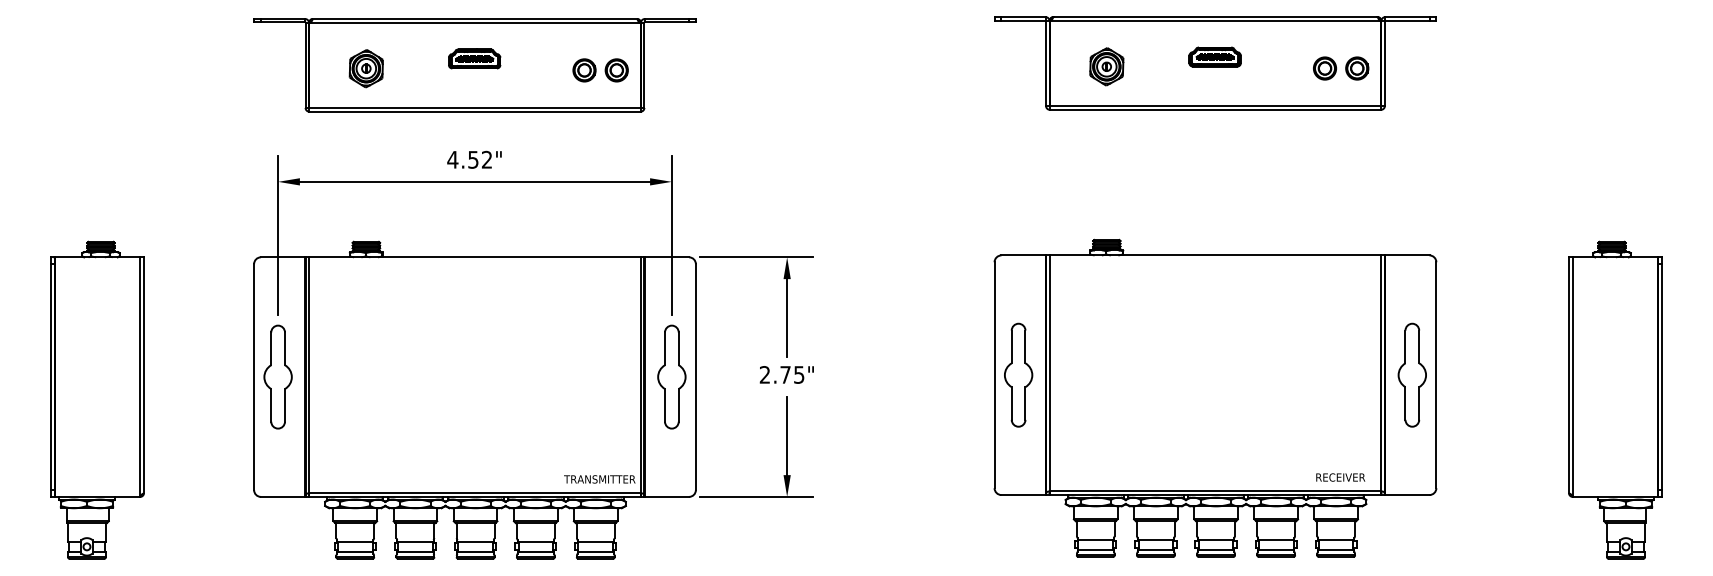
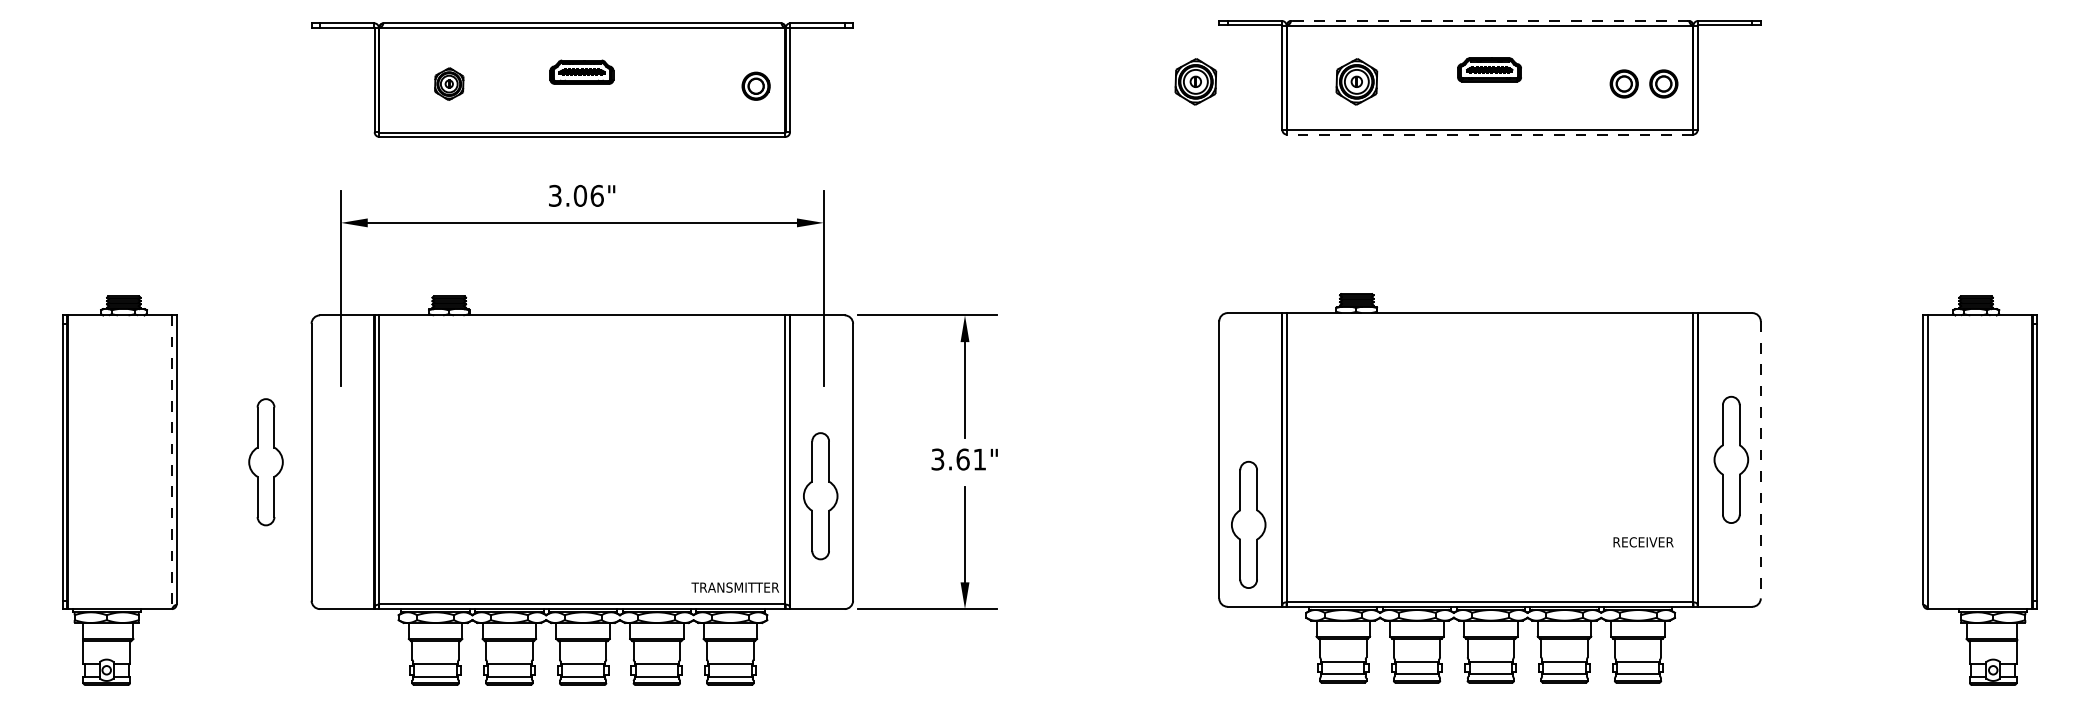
line: (1215, 16) -> (1489, 20), solid -> dashed
part: (975, 66) -> (1195, 81), added
part: (366, 68) -> (449, 83), size x0.7
part: (584, 69) -> (716, 85), removed
line: (1215, 109) -> (1489, 134), solid -> dashed
text: (469, 159) -> (575, 195), 4.52" -> 3.06"
text: (781, 374) -> (958, 459), 2.75" -> 3.61"
part: (1018, 374) -> (1248, 524), moved
line: (1436, 375) -> (1760, 460), solid -> dashed
line: (139, 377) -> (171, 462), solid -> dashed
part: (277, 377) -> (265, 462), moved
part: (671, 377) -> (820, 496), moved
text: (1340, 477) -> (1643, 542), moved

